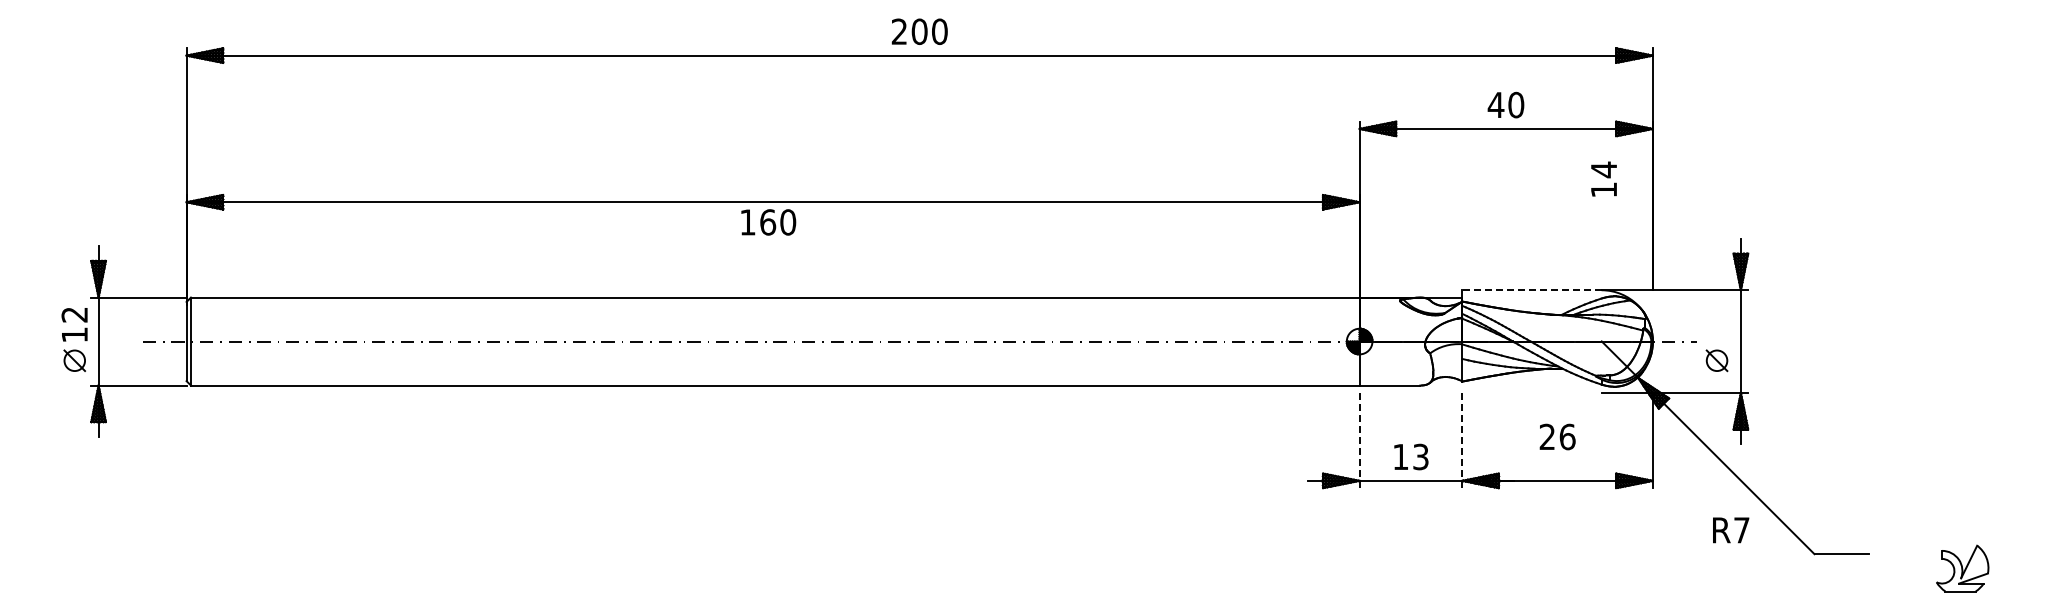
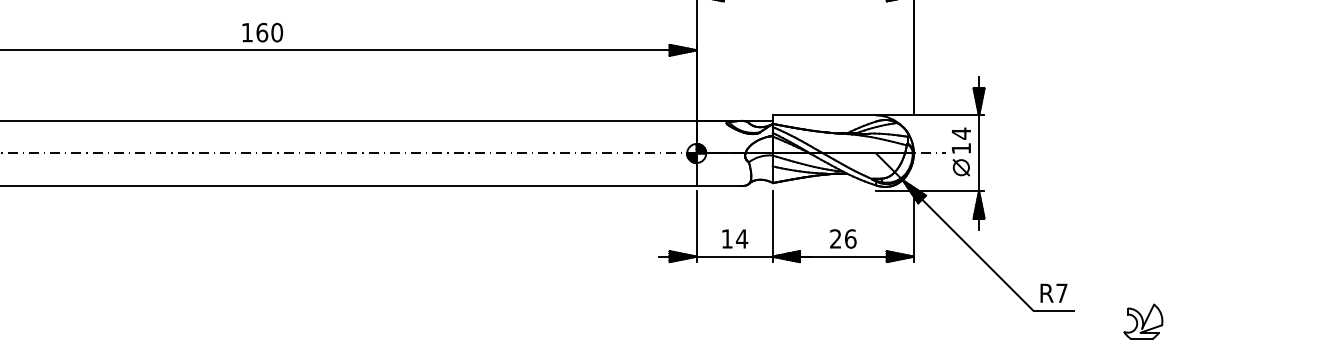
text: (1603, 178) -> (960, 140), moved
text: (768, 222) -> (262, 32), moved
line: (1531, 290) -> (823, 115), dashed -> solid
text: (1557, 436) -> (843, 238), moved
line: (1359, 440) -> (696, 226), dashed -> solid
line: (1462, 440) -> (772, 226), dashed -> solid
text: (1420, 456) -> (741, 238), 13 -> 14
text: (1731, 530) -> (1054, 293), moved

